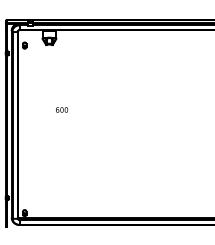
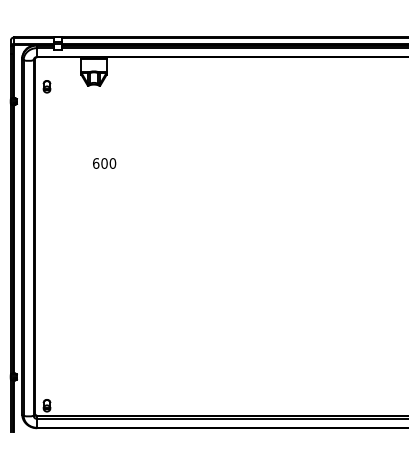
text: (61, 109) -> (103, 162), moved

